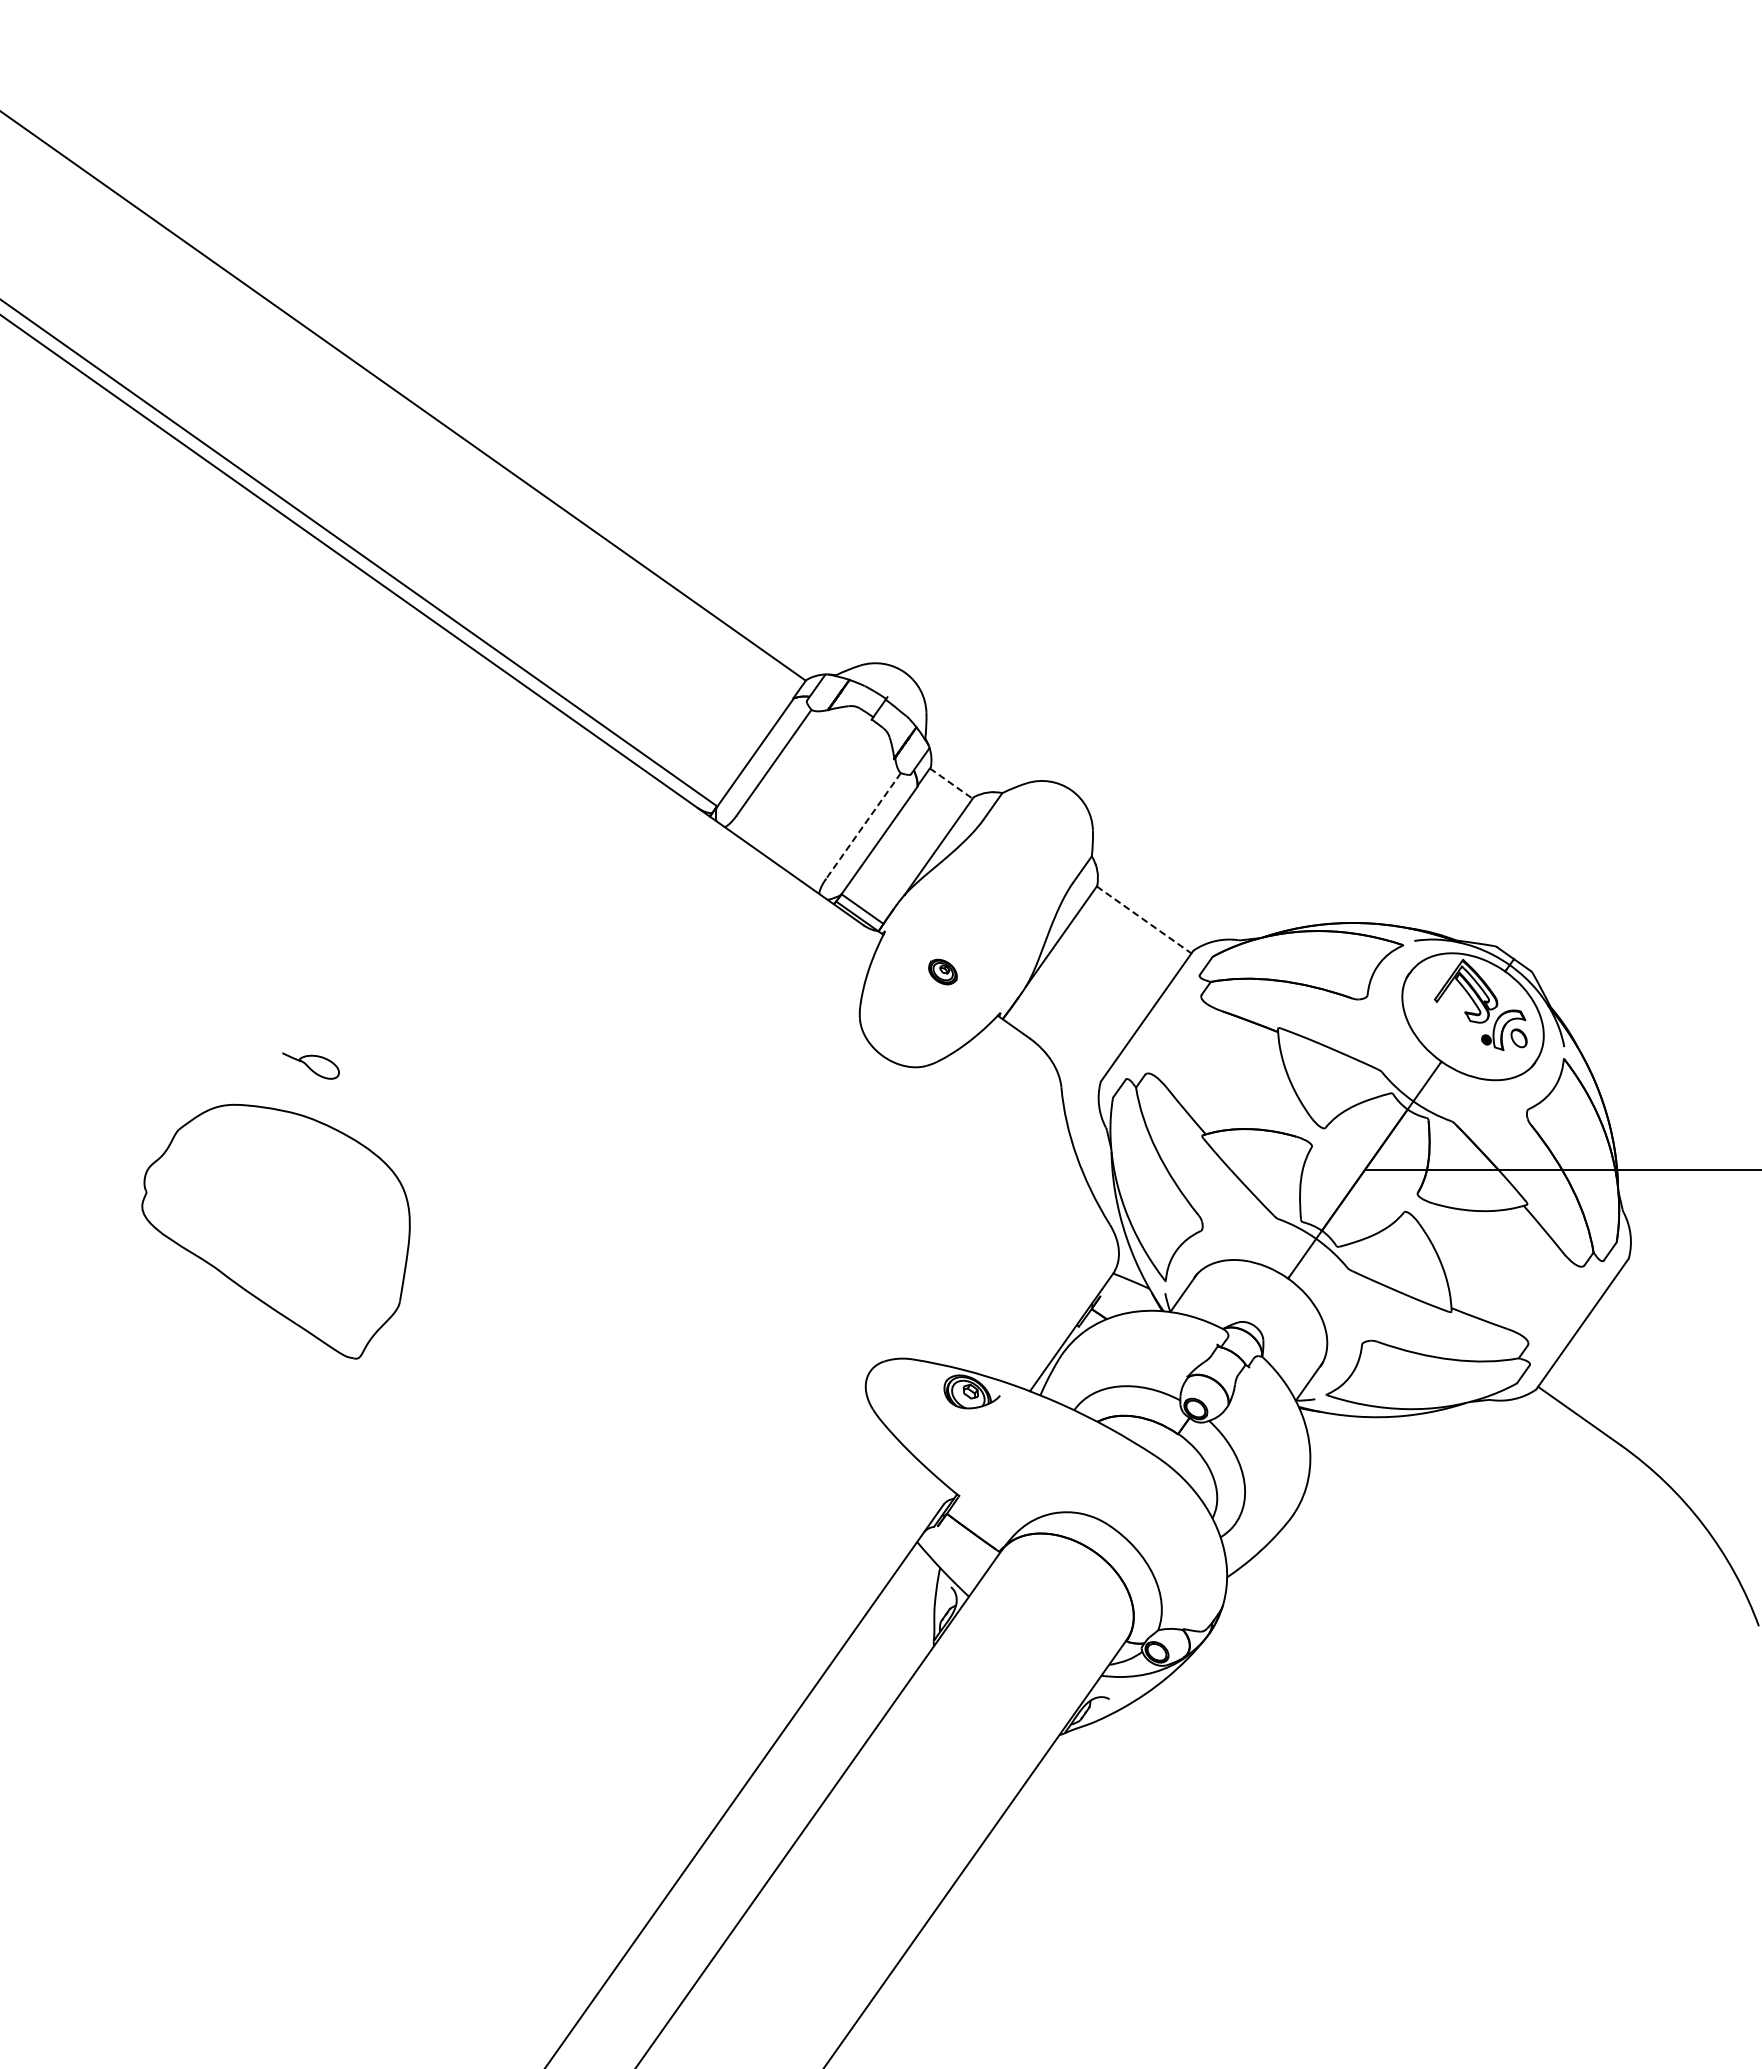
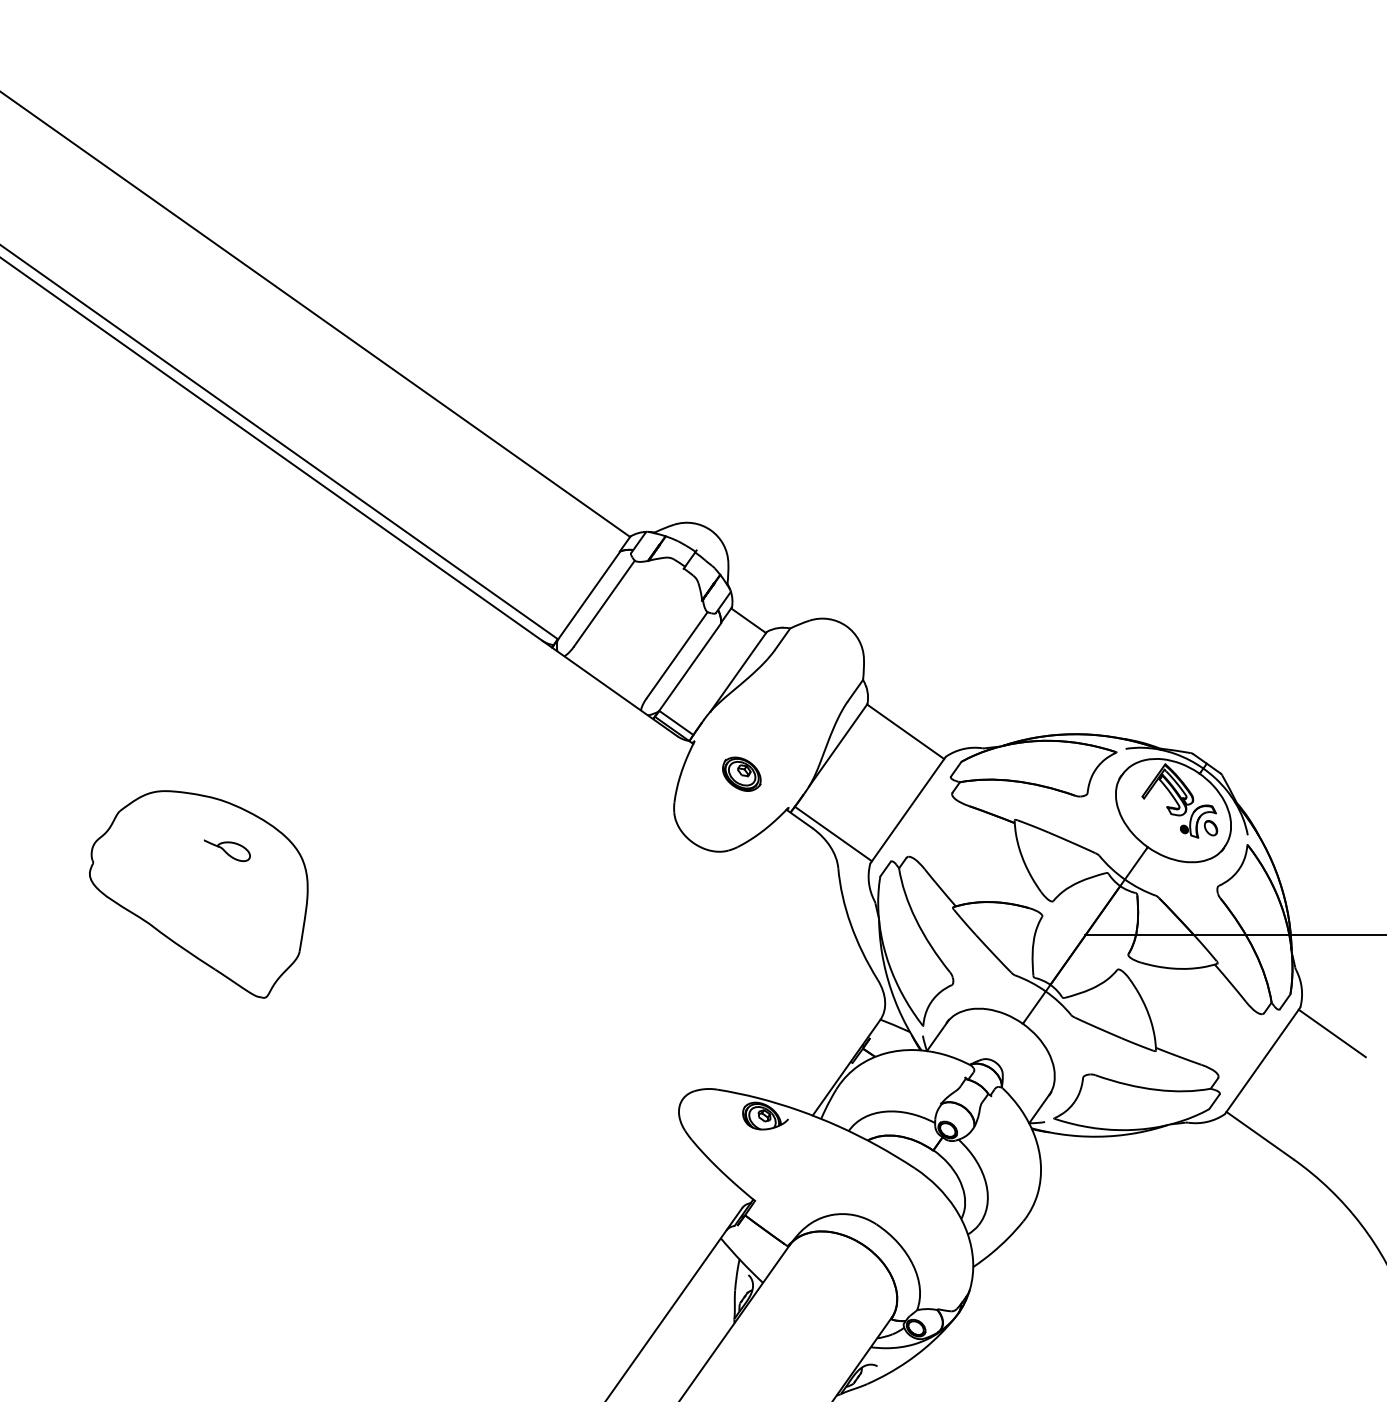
line: (951, 783) -> (748, 620), dashed -> solid
line: (863, 825) -> (677, 654), dashed -> solid
line: (1144, 919) -> (905, 731), dashed -> solid
part: (942, 971) -> (741, 773), size x1.67
line: (1055, 1045) -> (833, 834), added
part: (275, 1231) -> (198, 894), moved
line: (1667, 1290) -> (1331, 1033), added

